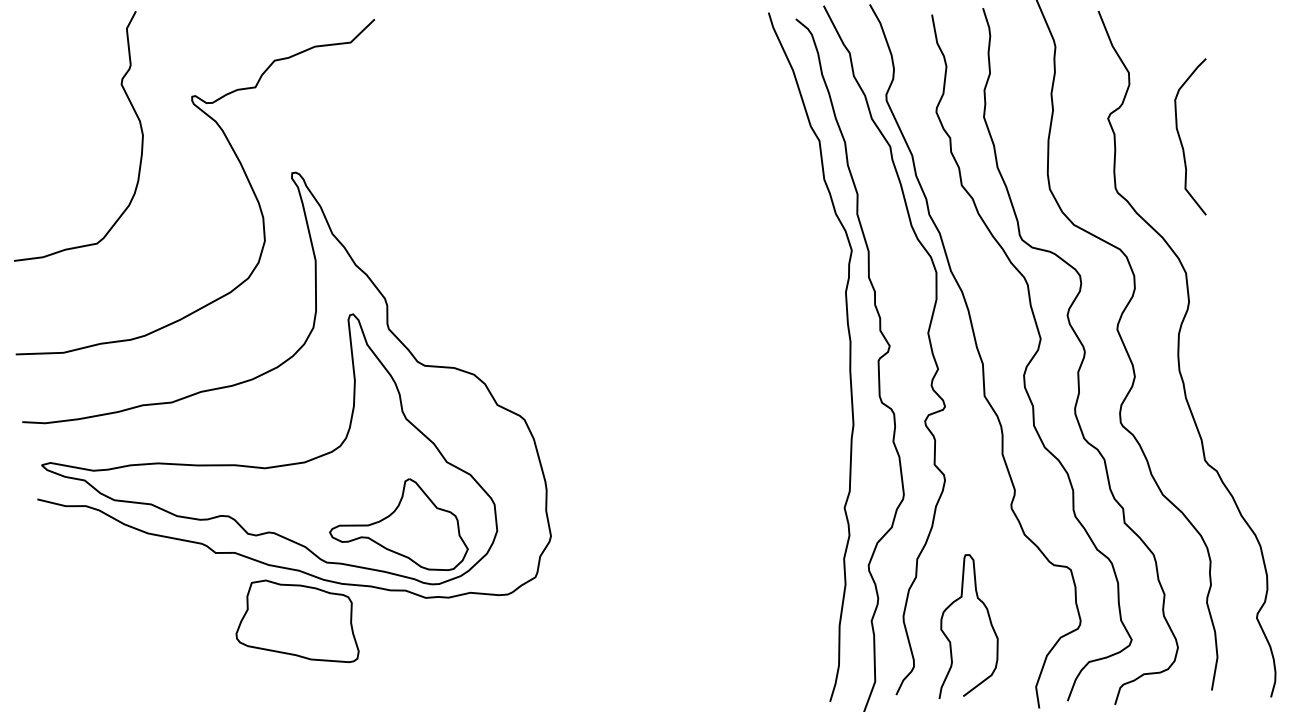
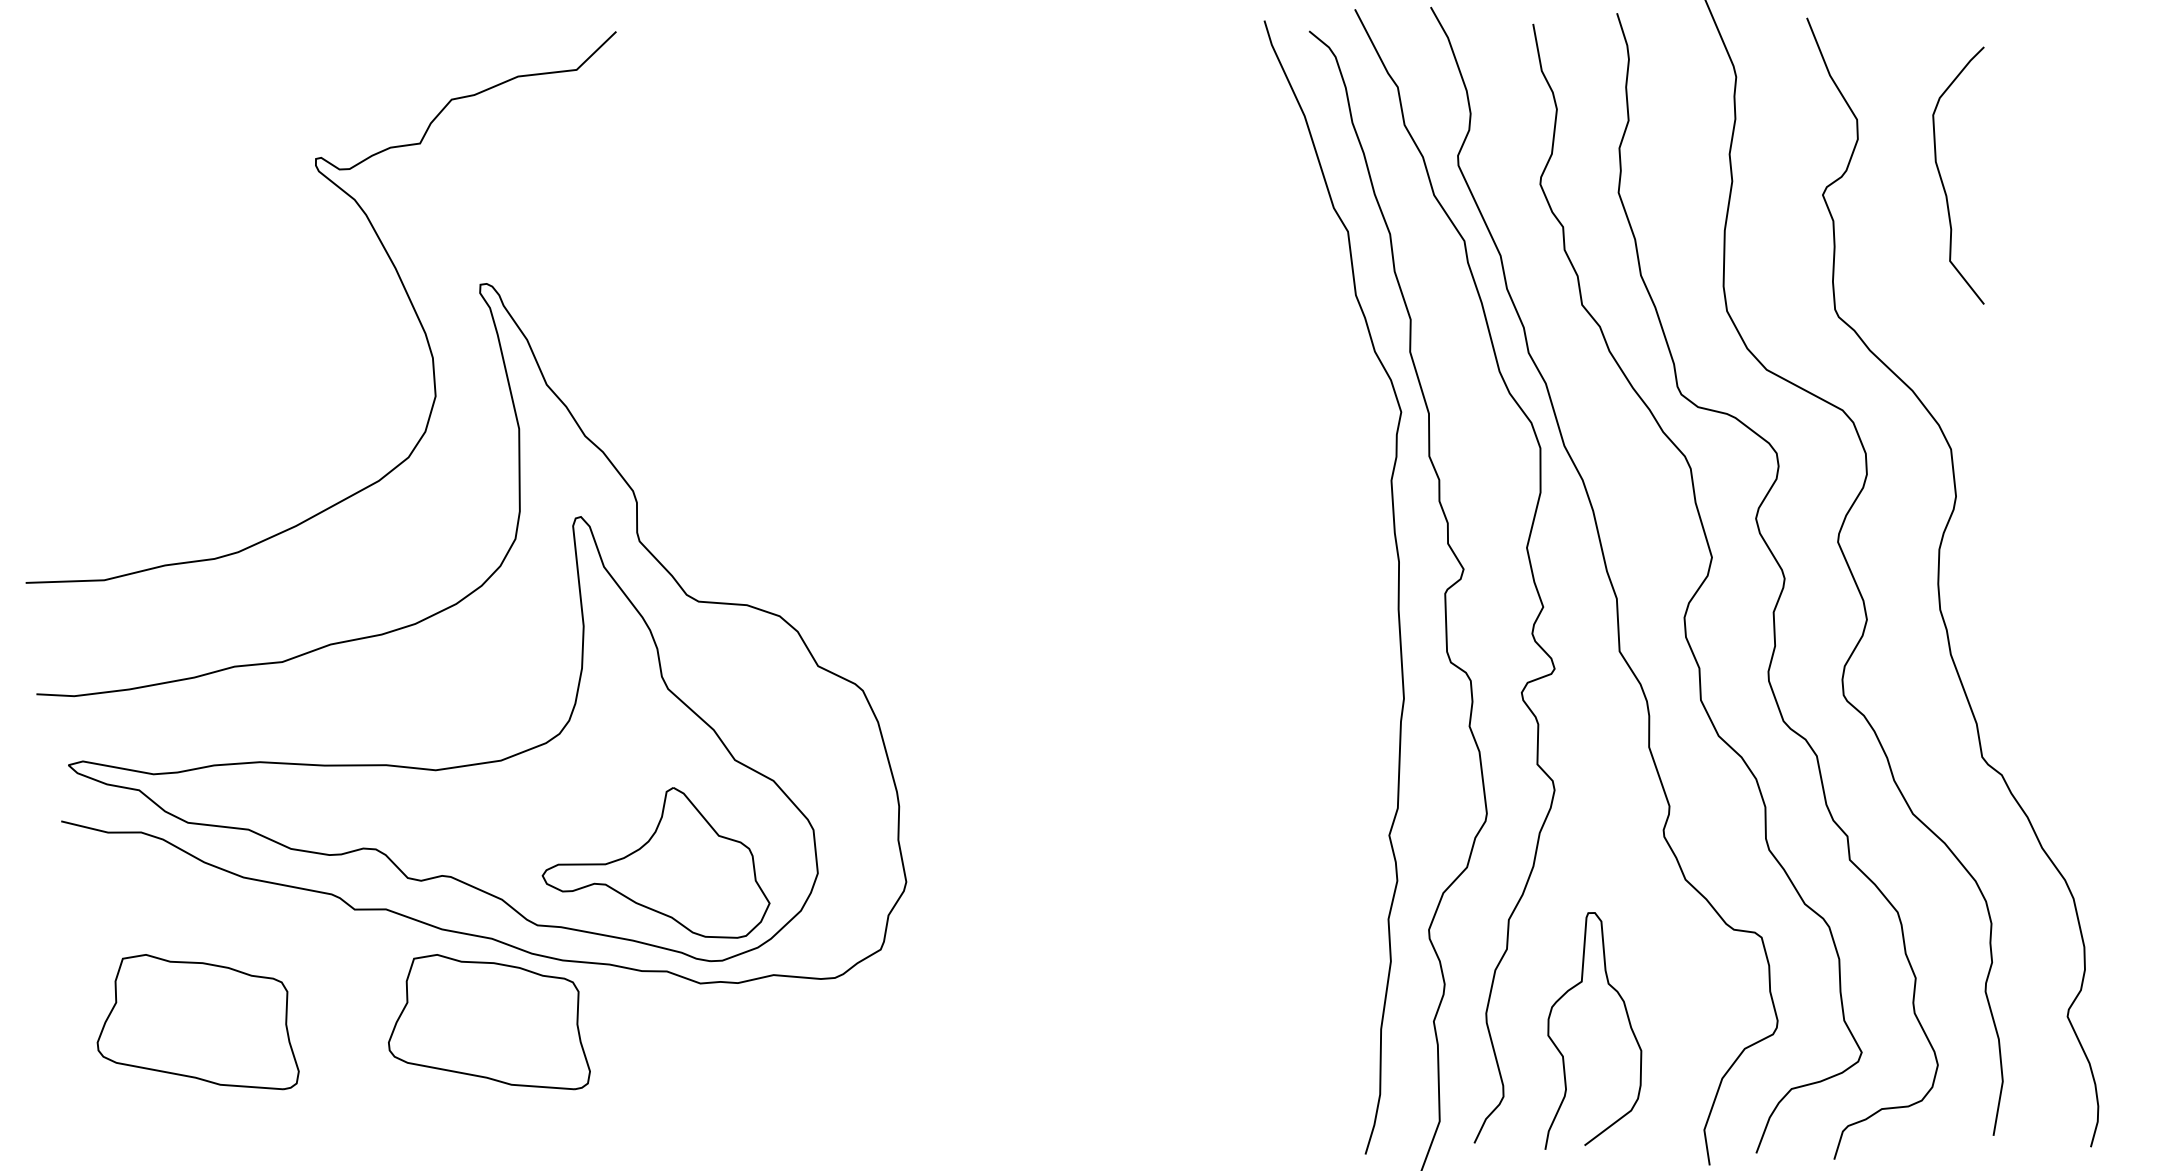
curve: (132, 108) -> (217, 178), removed
curve: (1181, 139) -> (1943, 179), moved
part: (120, 621) -> (198, 1022), added

